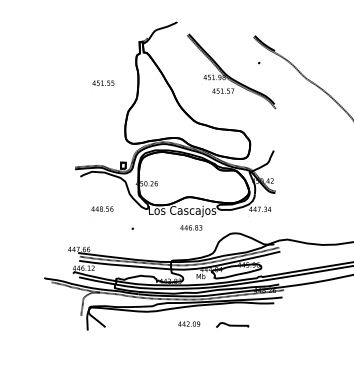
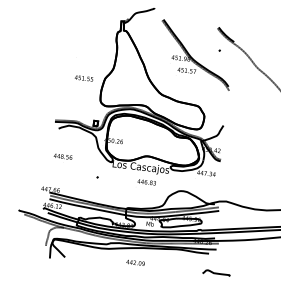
text: (103, 82) -> (84, 77), moved
text: (102, 208) -> (63, 156), moved
curve: (232, 324) -> (216, 272), moved

